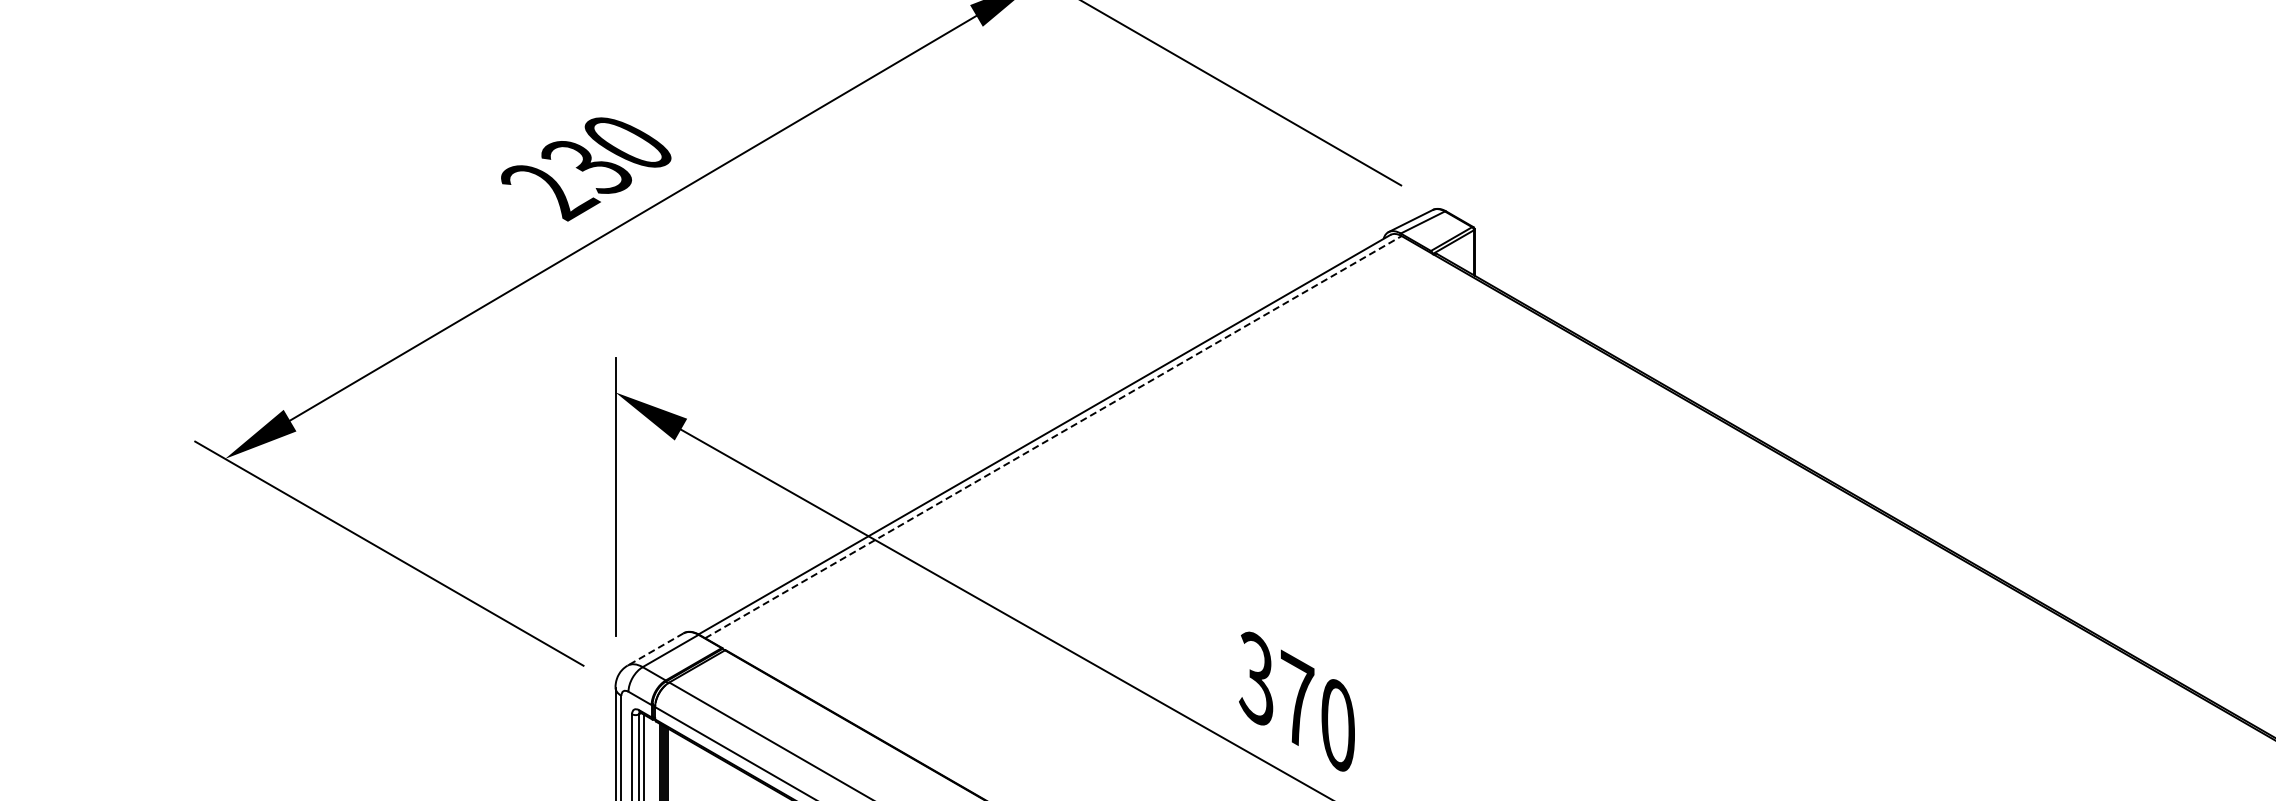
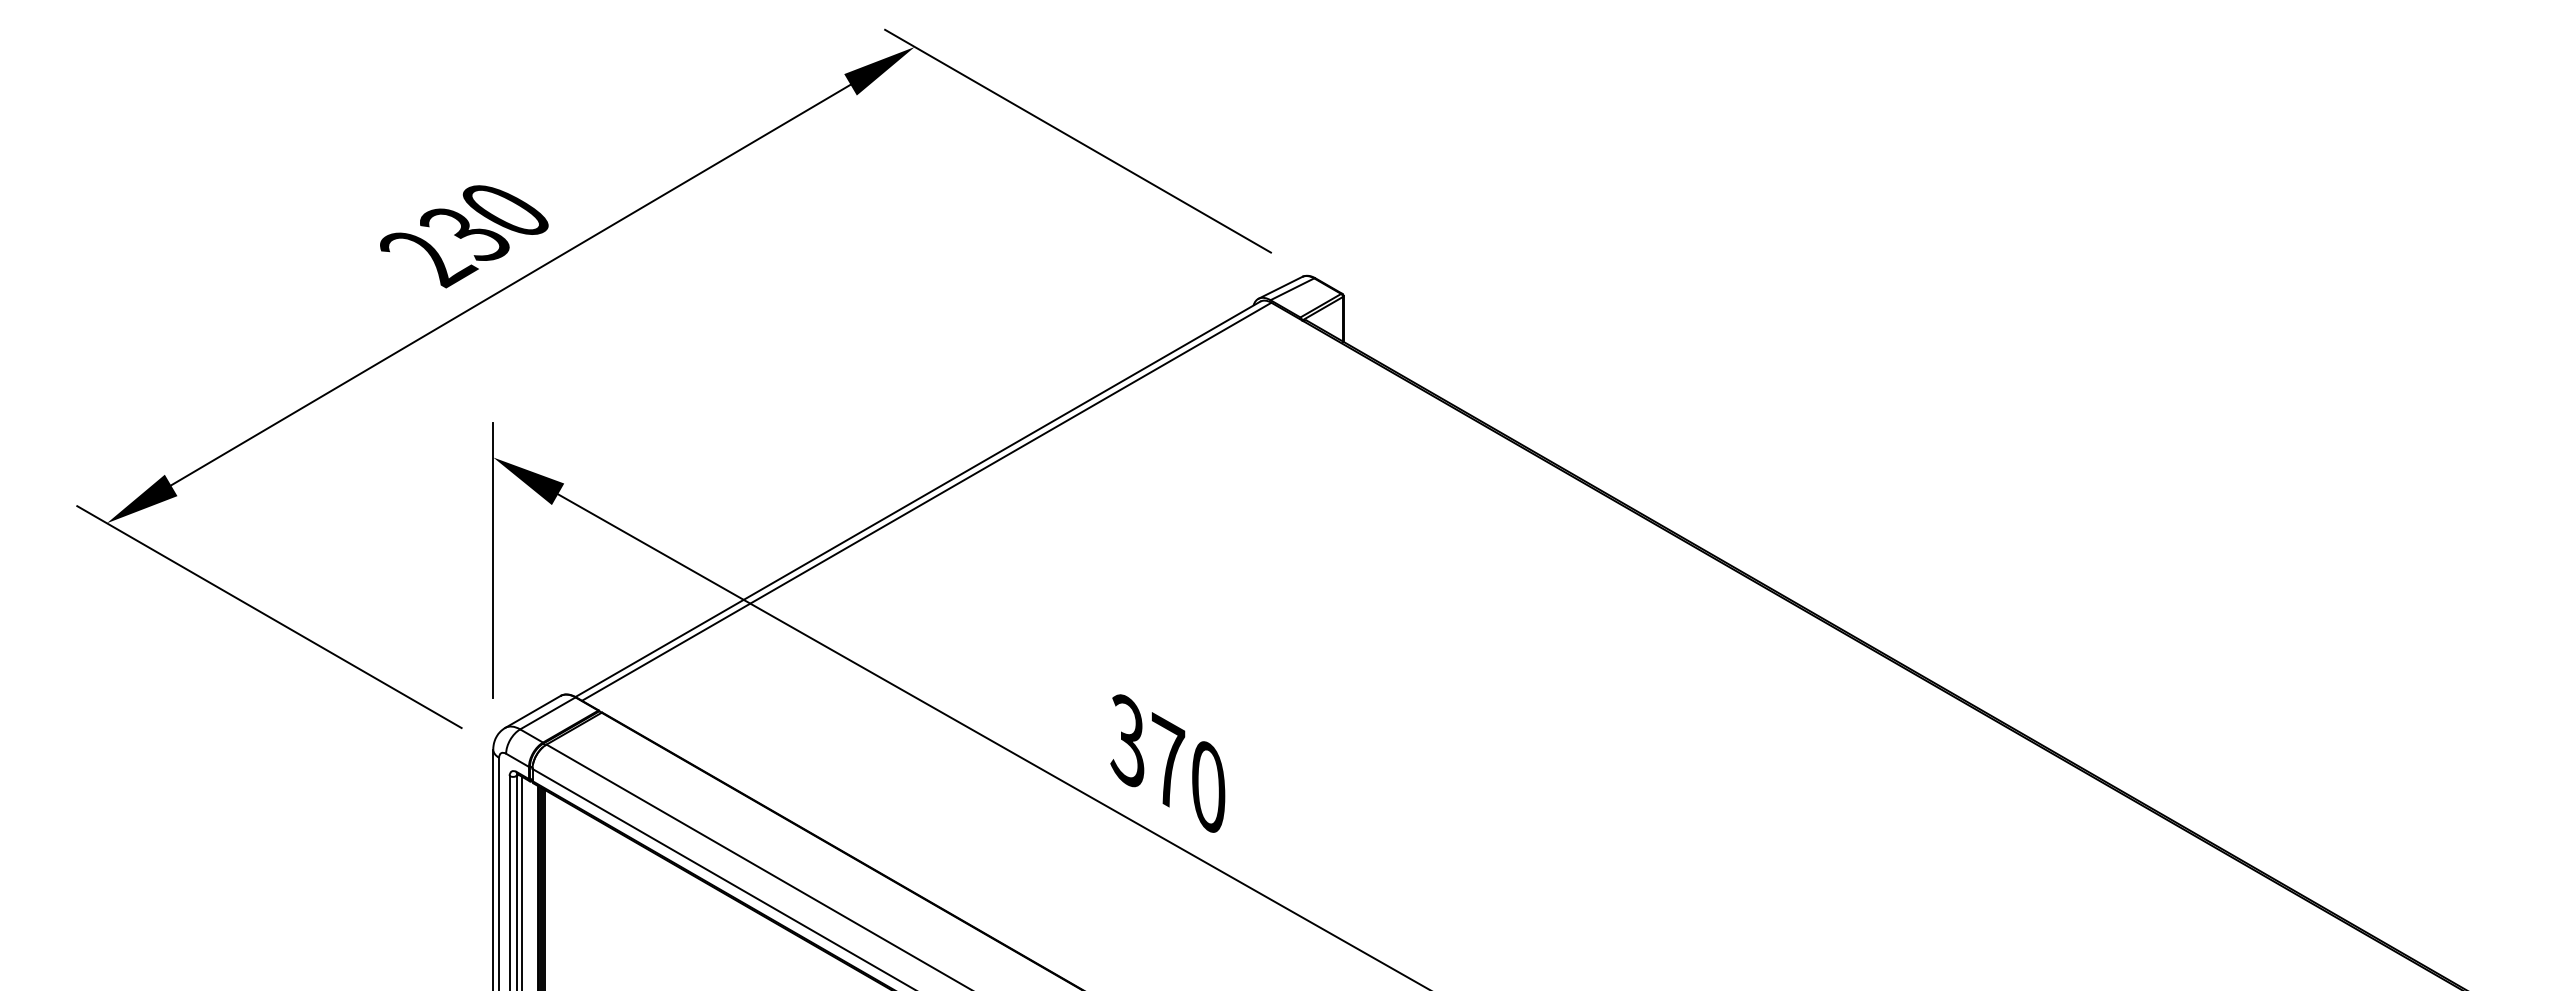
line: (1054, 436) -> (927, 501), dashed -> solid
line: (655, 649) -> (532, 711), dashed -> solid

